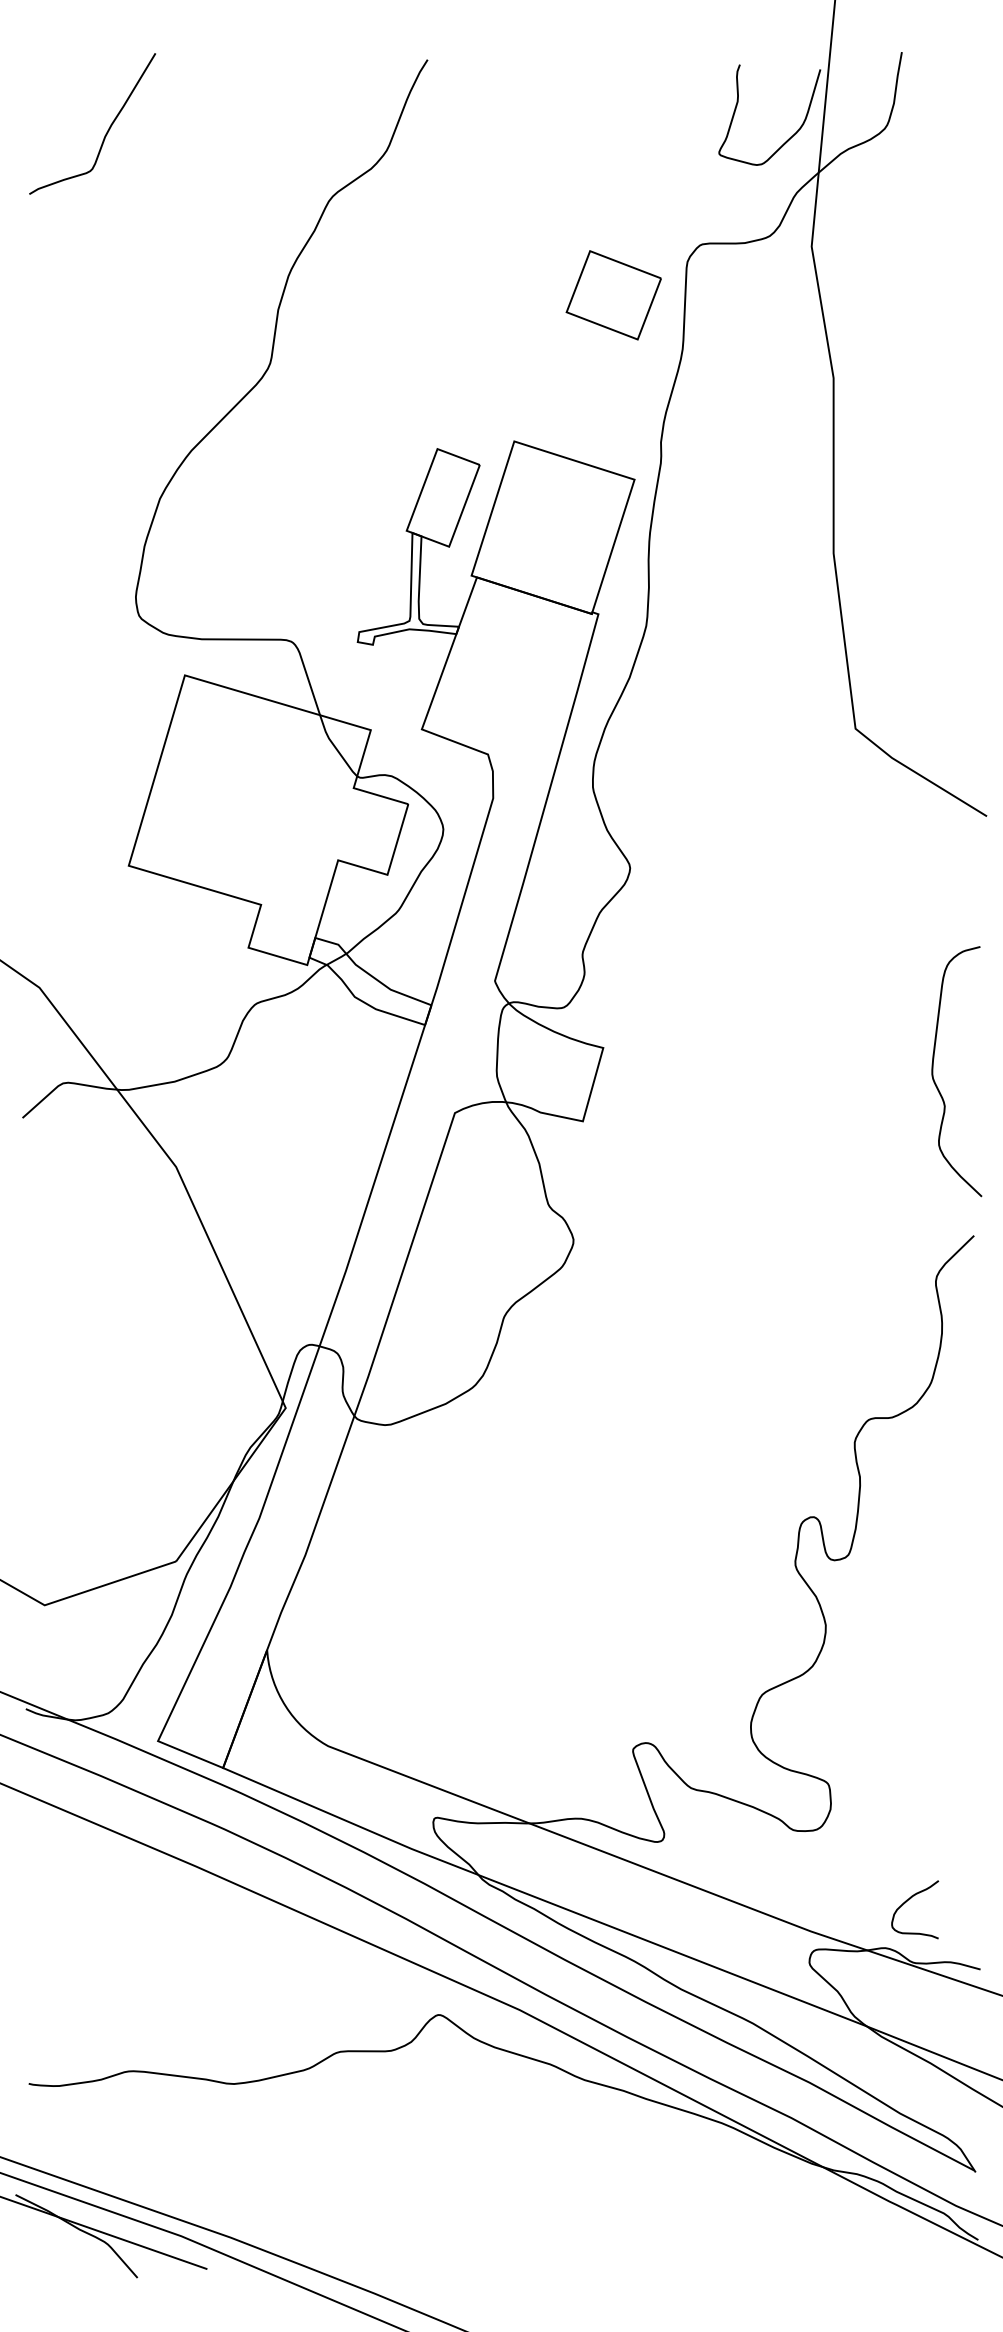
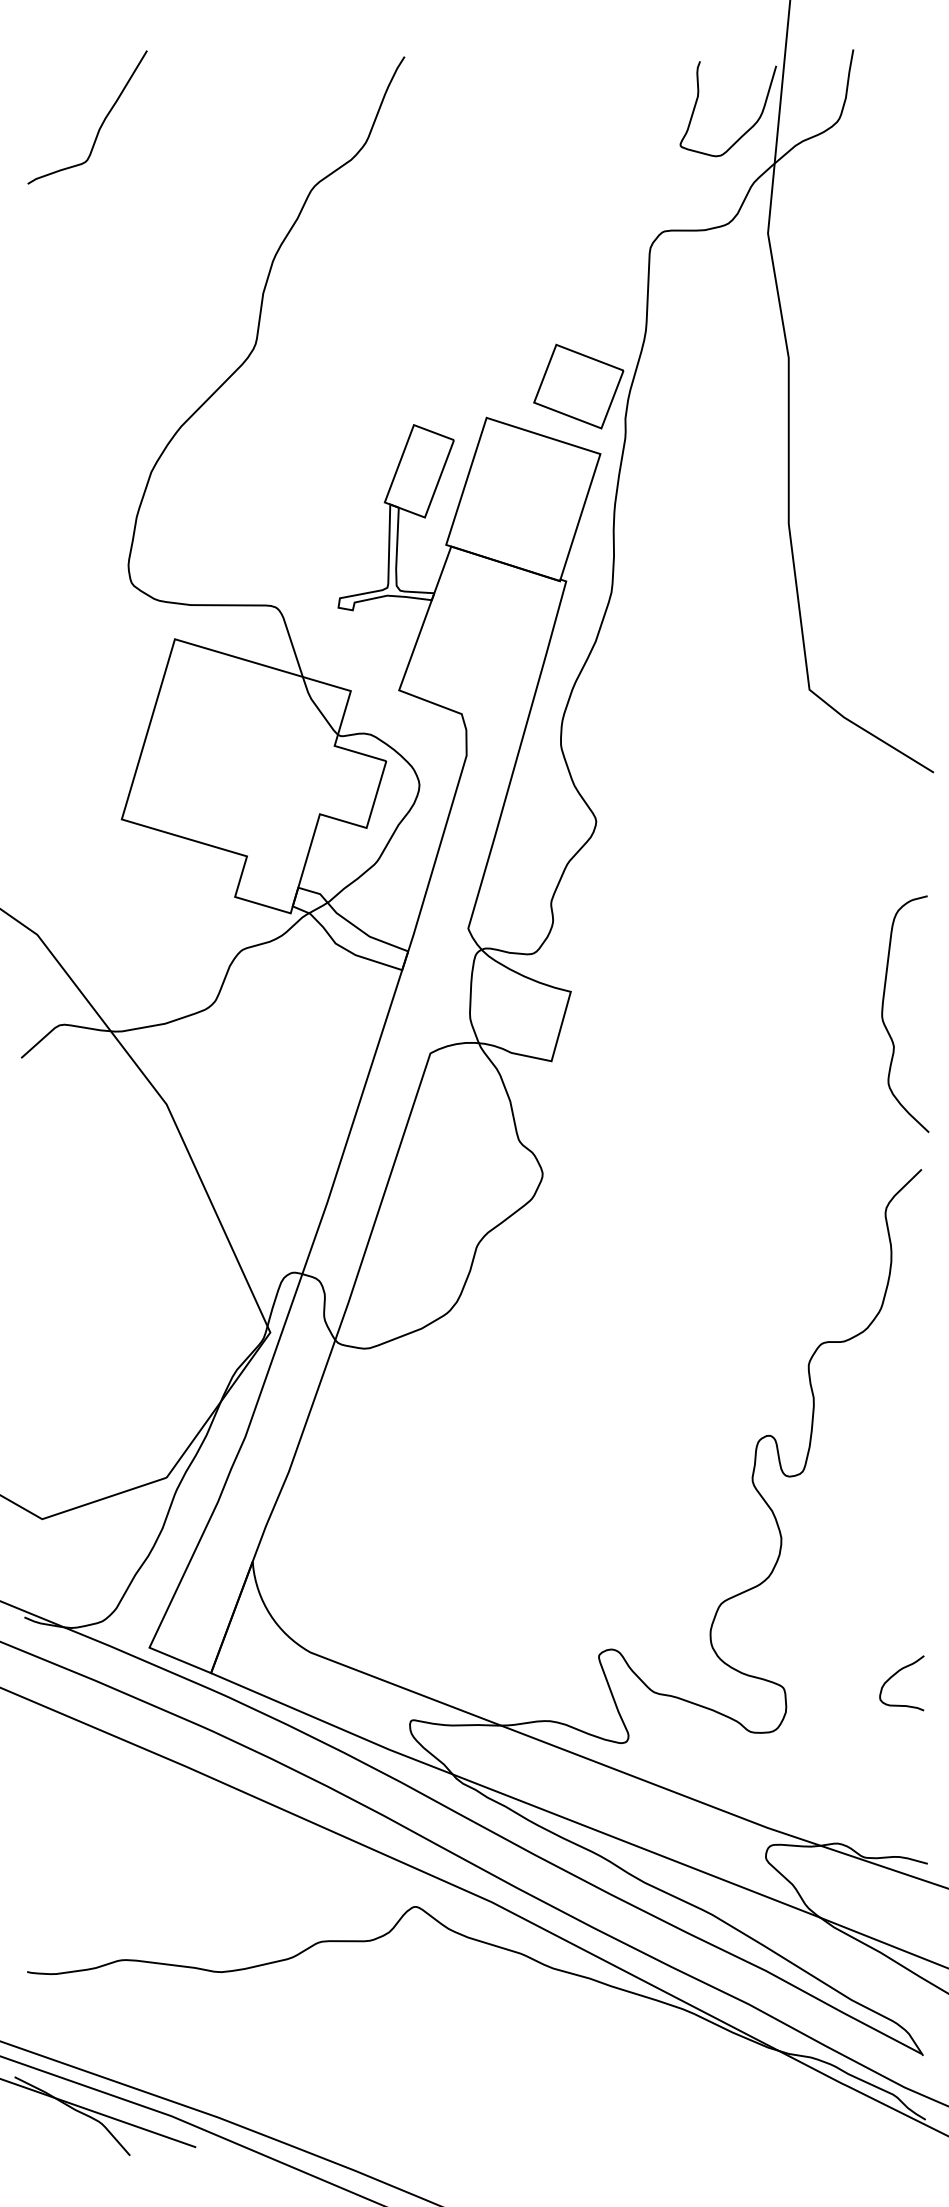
part: (613, 295) -> (578, 386), moved
curve: (909, 1900) -> (896, 1674), moved

